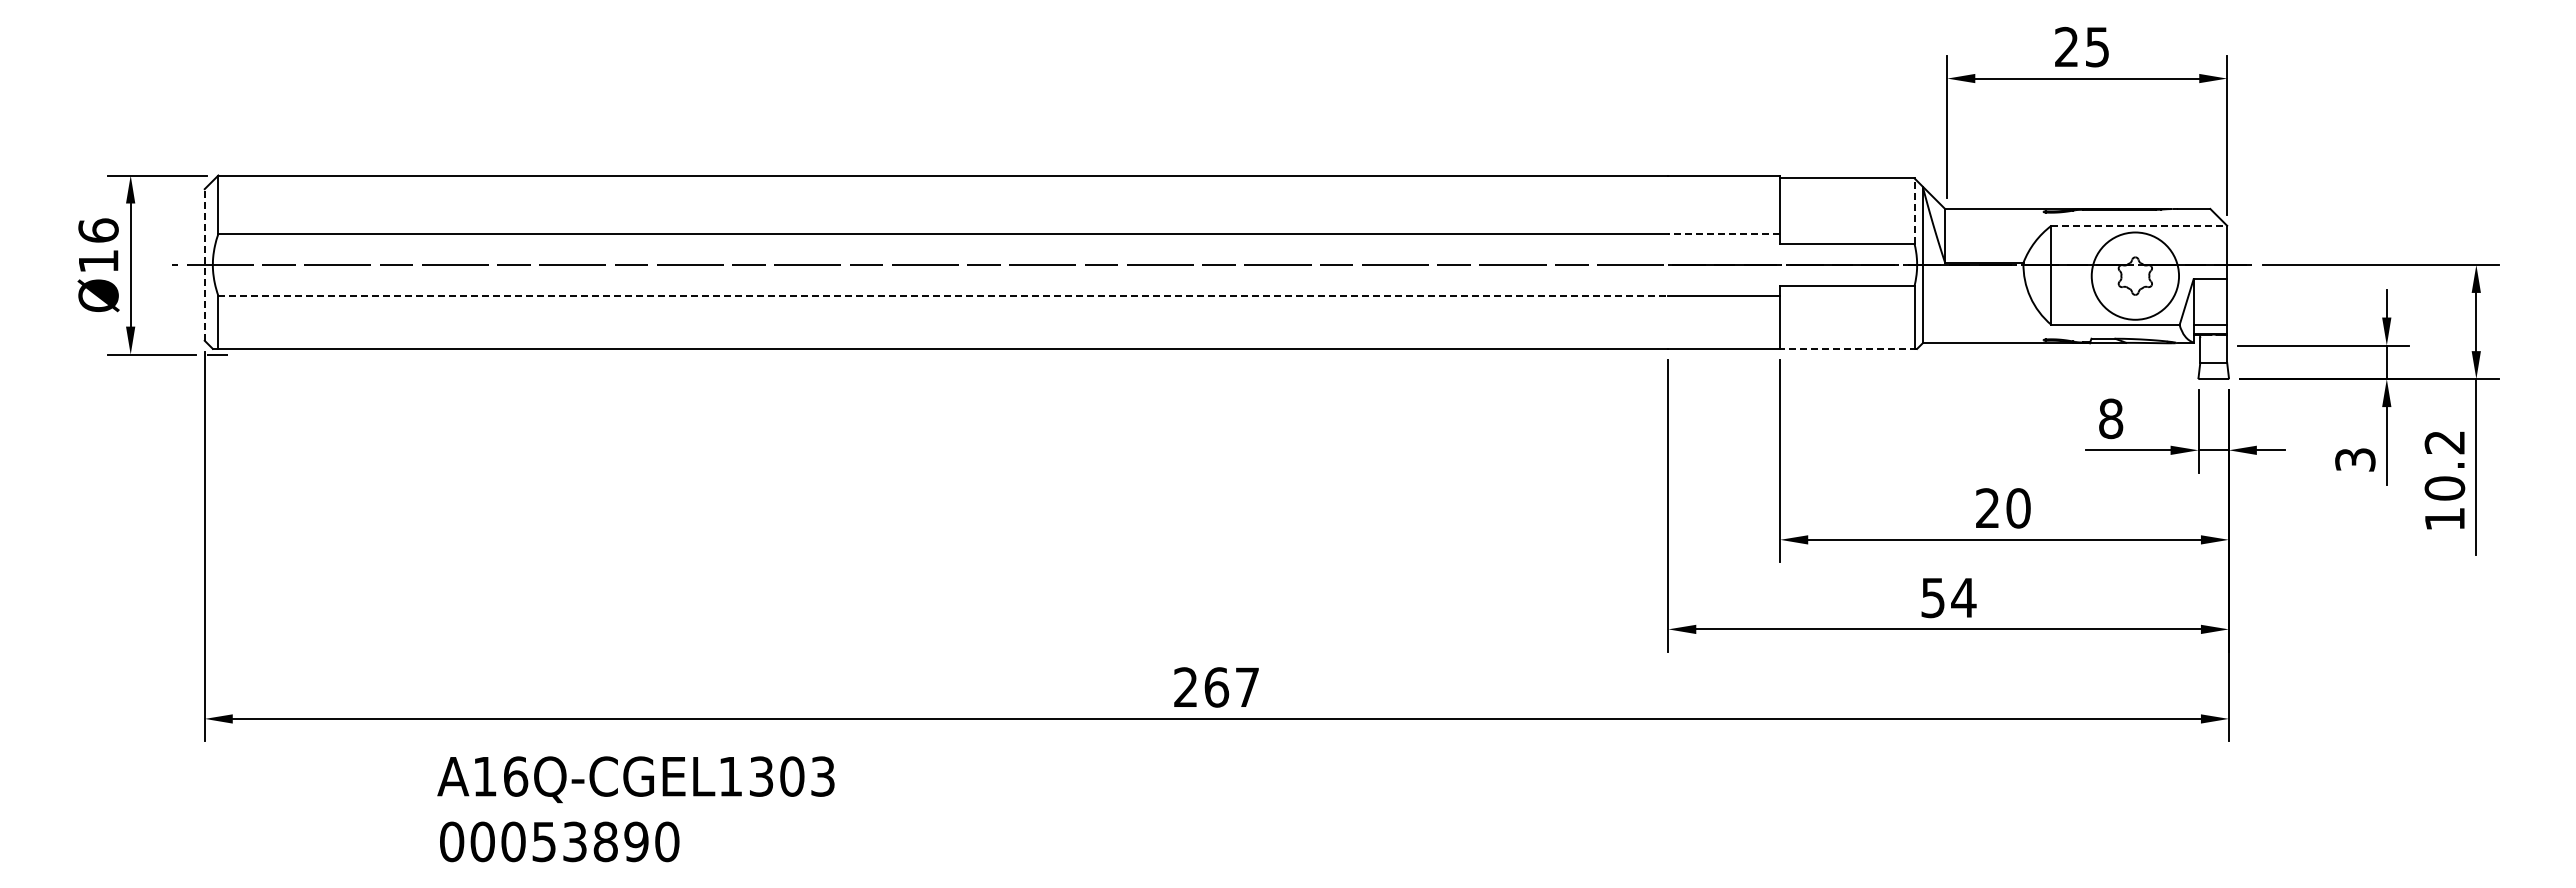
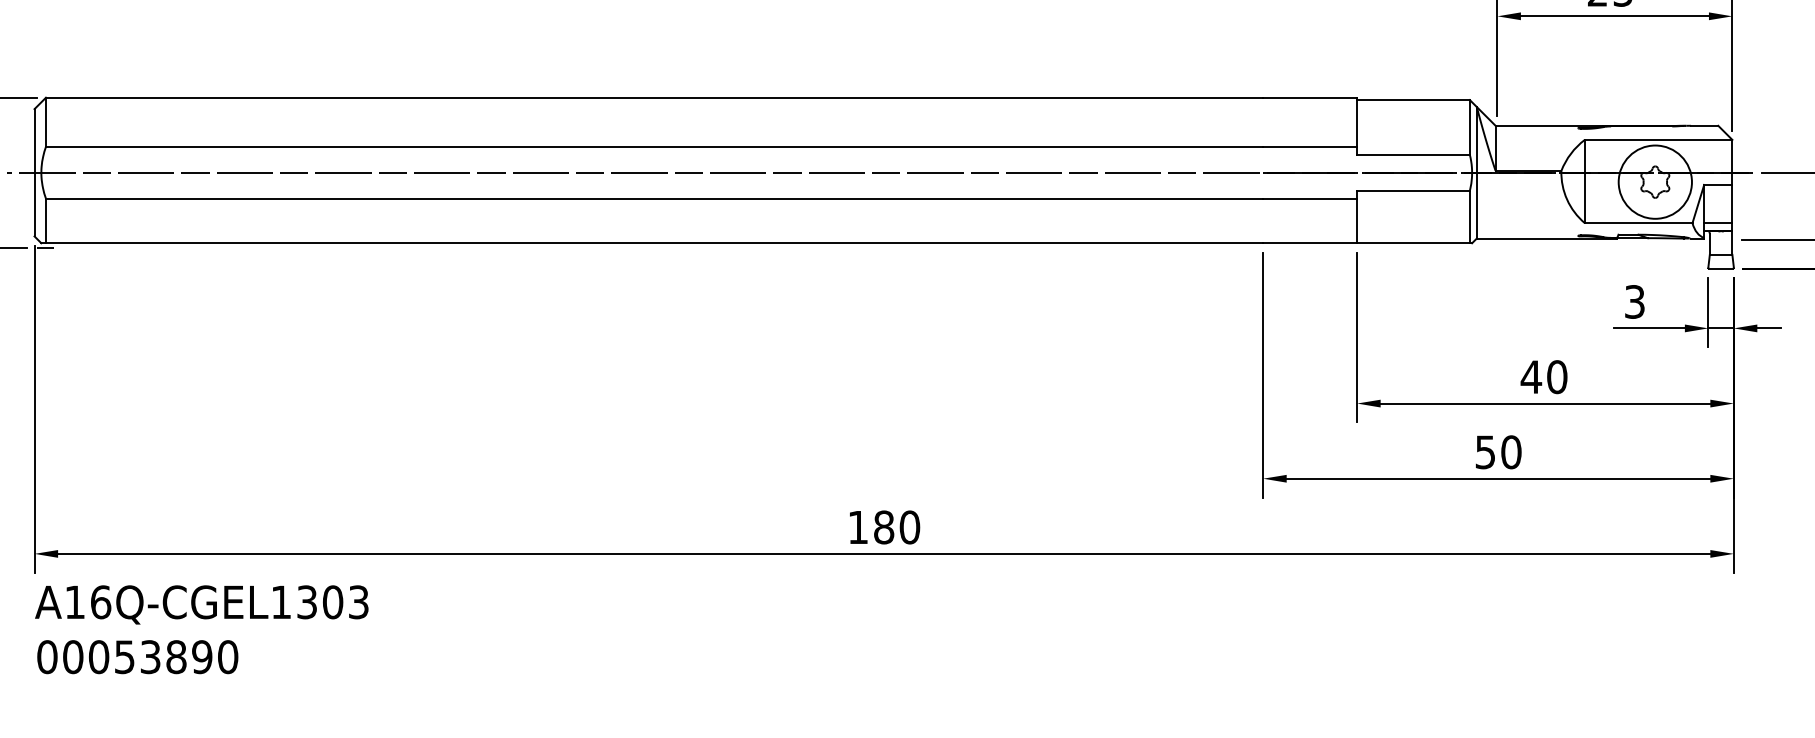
line: (1914, 211) -> (1469, 127), dashed -> solid
line: (2139, 225) -> (1658, 139), dashed -> solid
line: (1724, 234) -> (1310, 147), dashed -> solid
line: (204, 264) -> (34, 172), dashed -> solid
line: (943, 295) -> (654, 198), dashed -> solid
line: (1848, 348) -> (1414, 242), dashed -> solid
text: (2111, 418) -> (1635, 301), 8 -> 3
text: (1987, 507) -> (1531, 376), 20 -> 40
text: (1963, 597) -> (1511, 451), 54 -> 50
text: (1216, 687) -> (883, 527), 267 -> 180
text: (635, 809) -> (201, 629), moved

